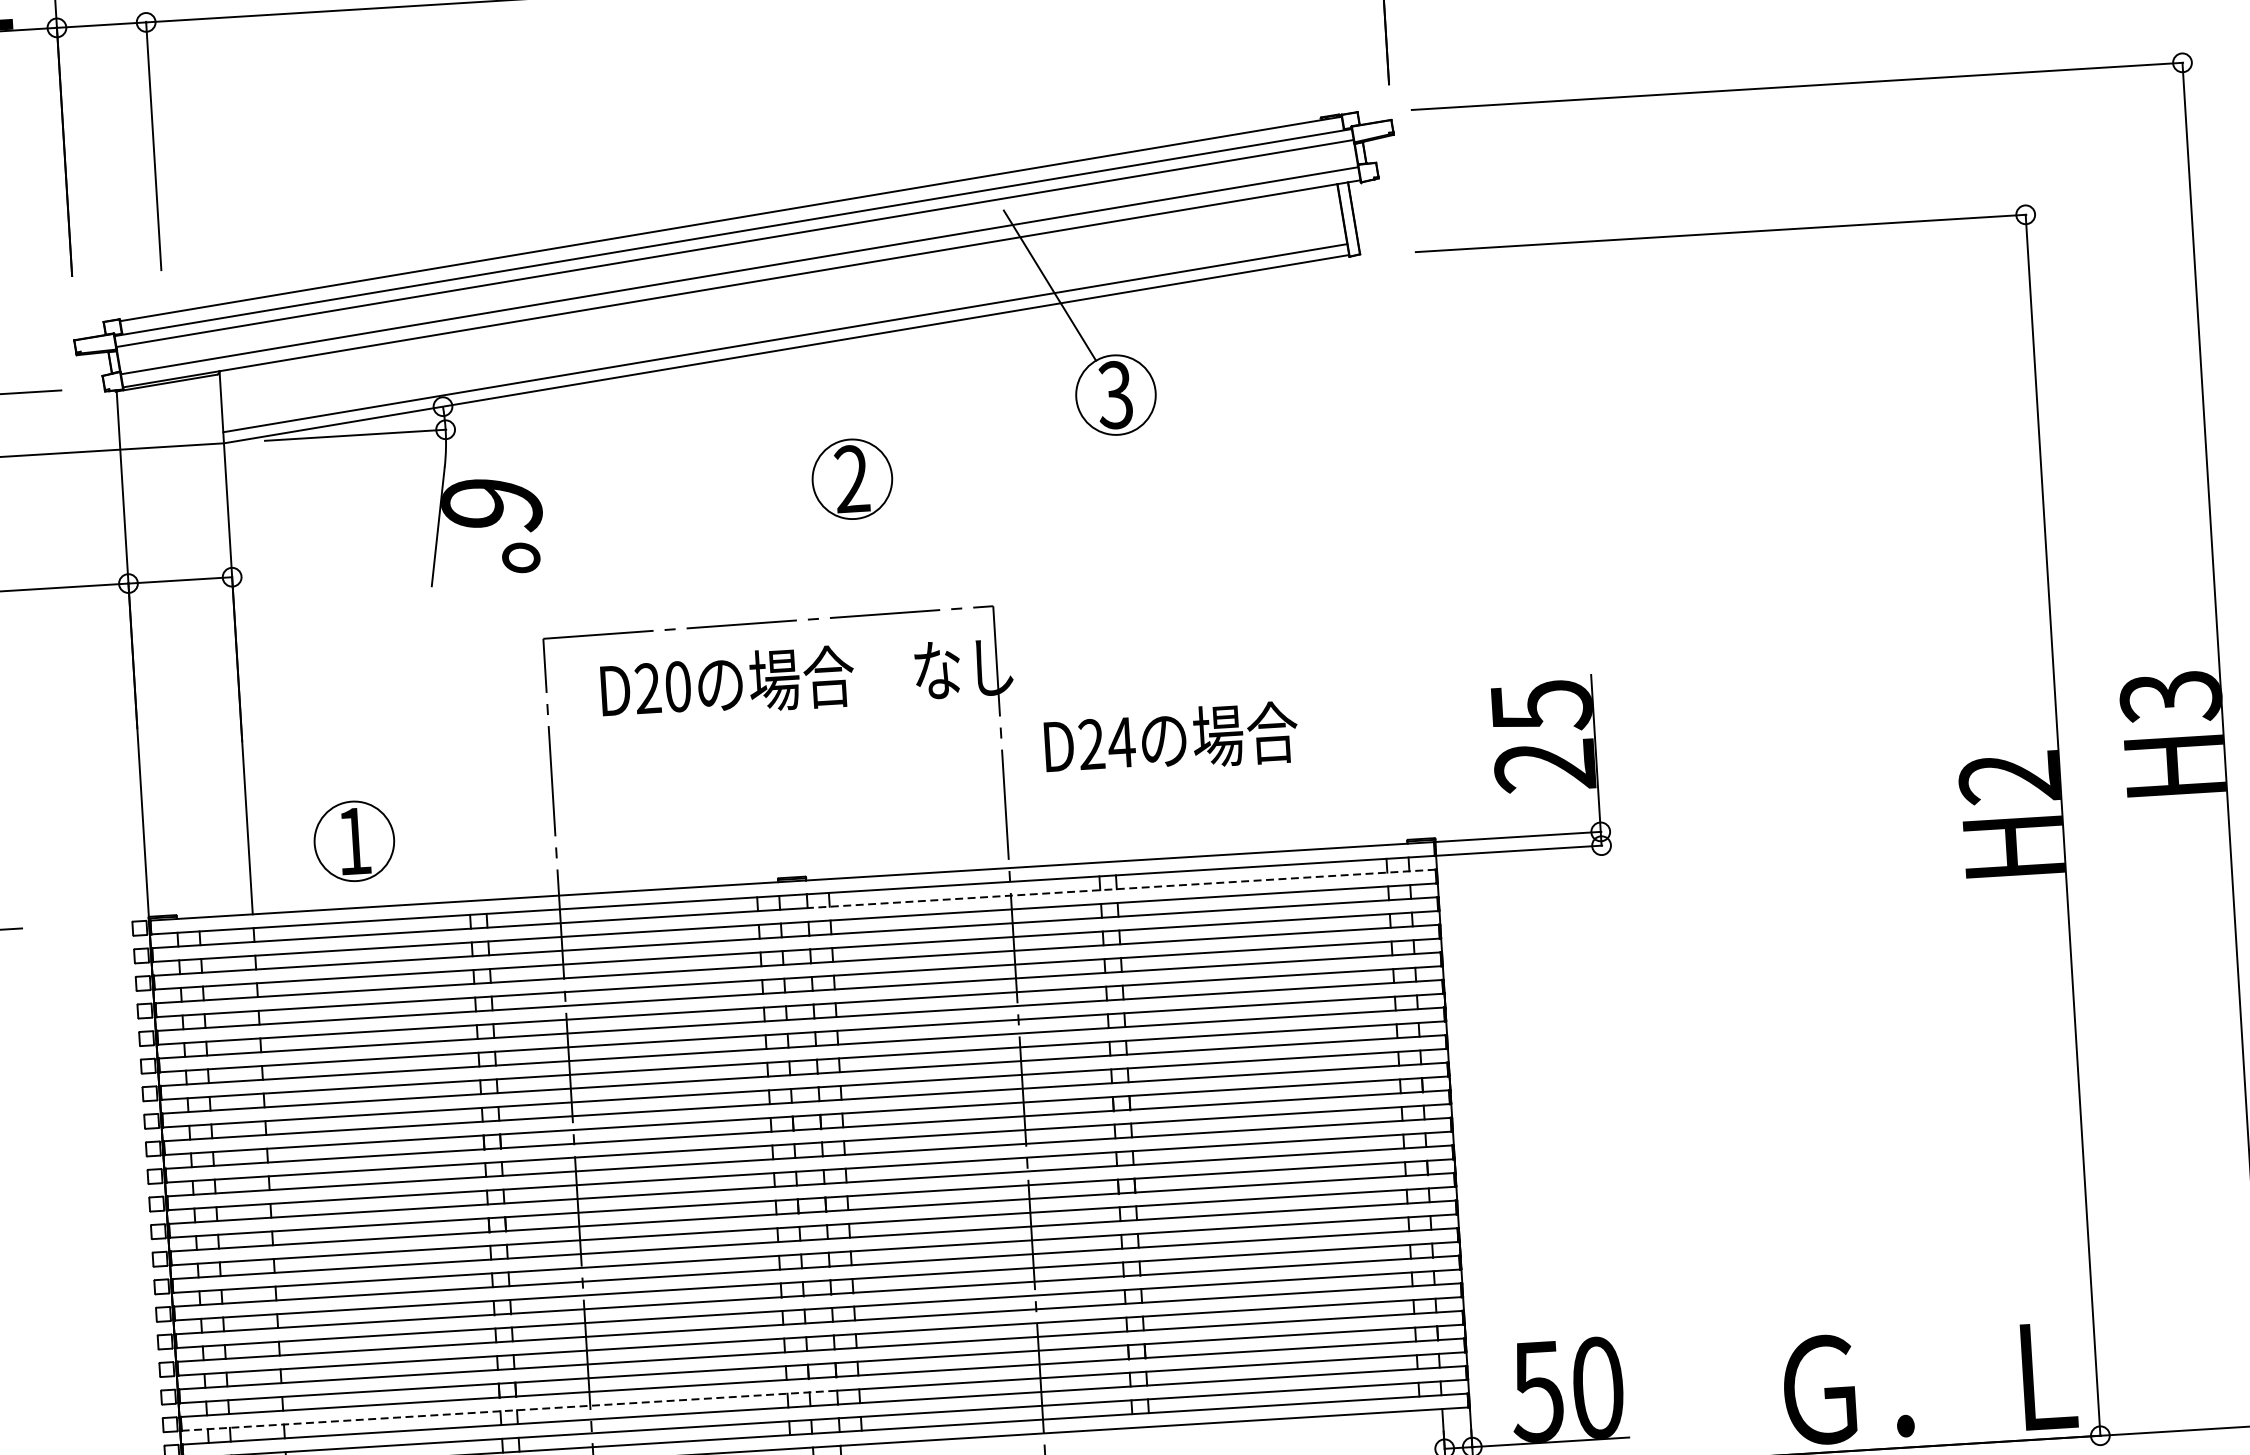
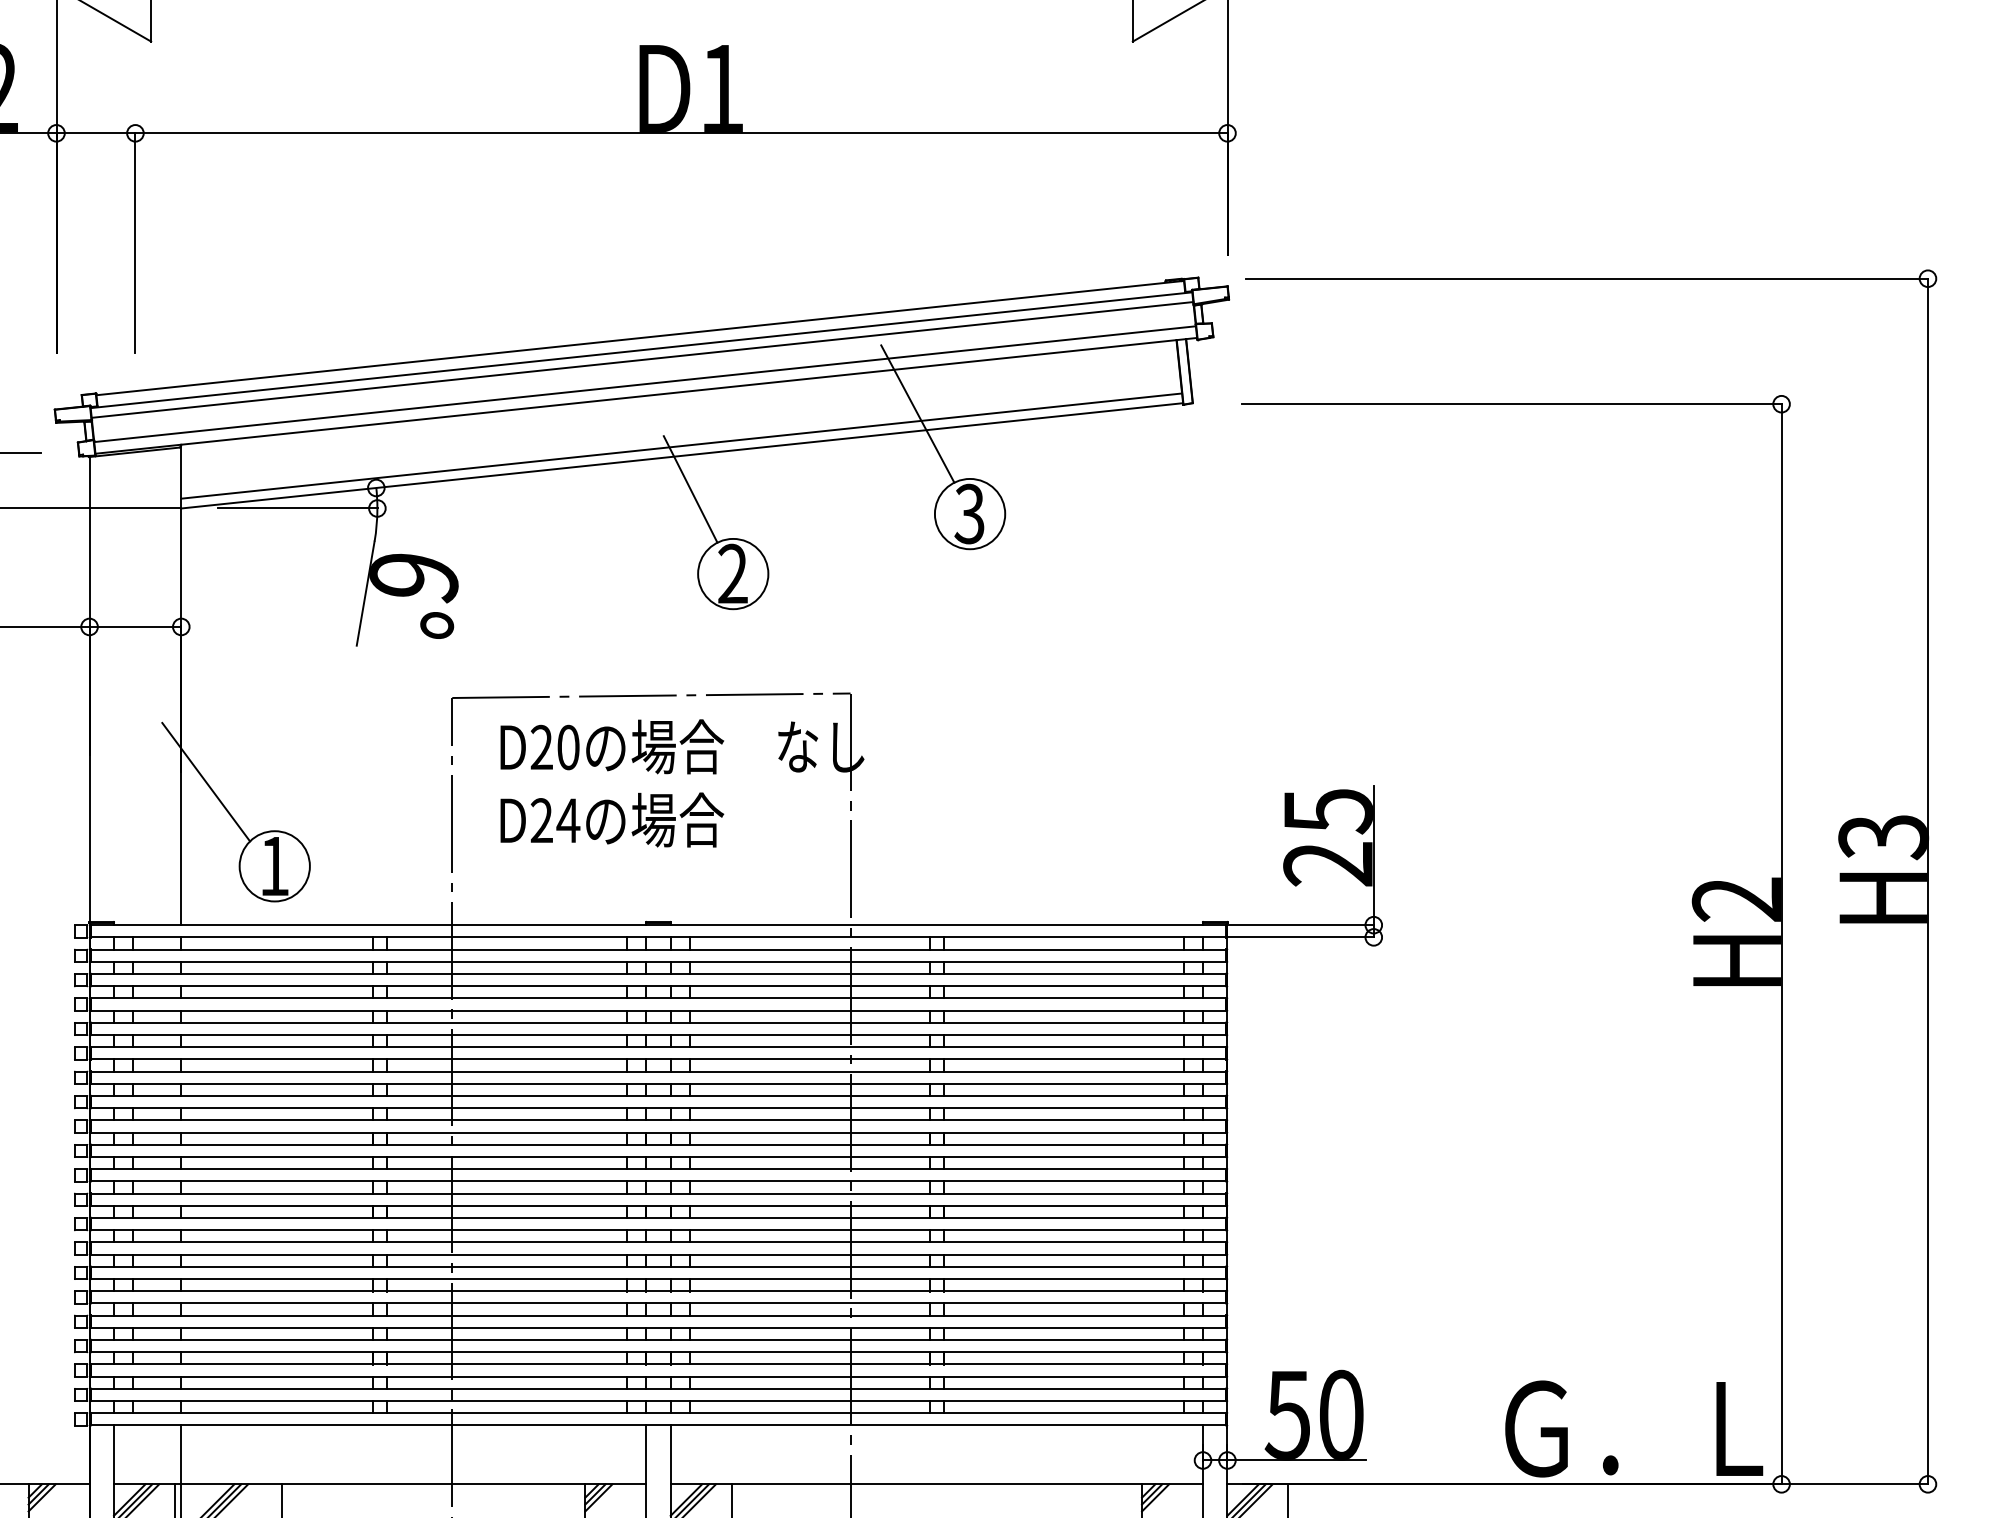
line: (798, 386) -> (690, 489), added
text: (1171, 738) -> (612, 819), moved
line: (271, 750) -> (206, 781), added
line: (1121, 888) -> (948, 949), dashed -> solid
line: (509, 1410) -> (380, 1376), dashed -> solid

